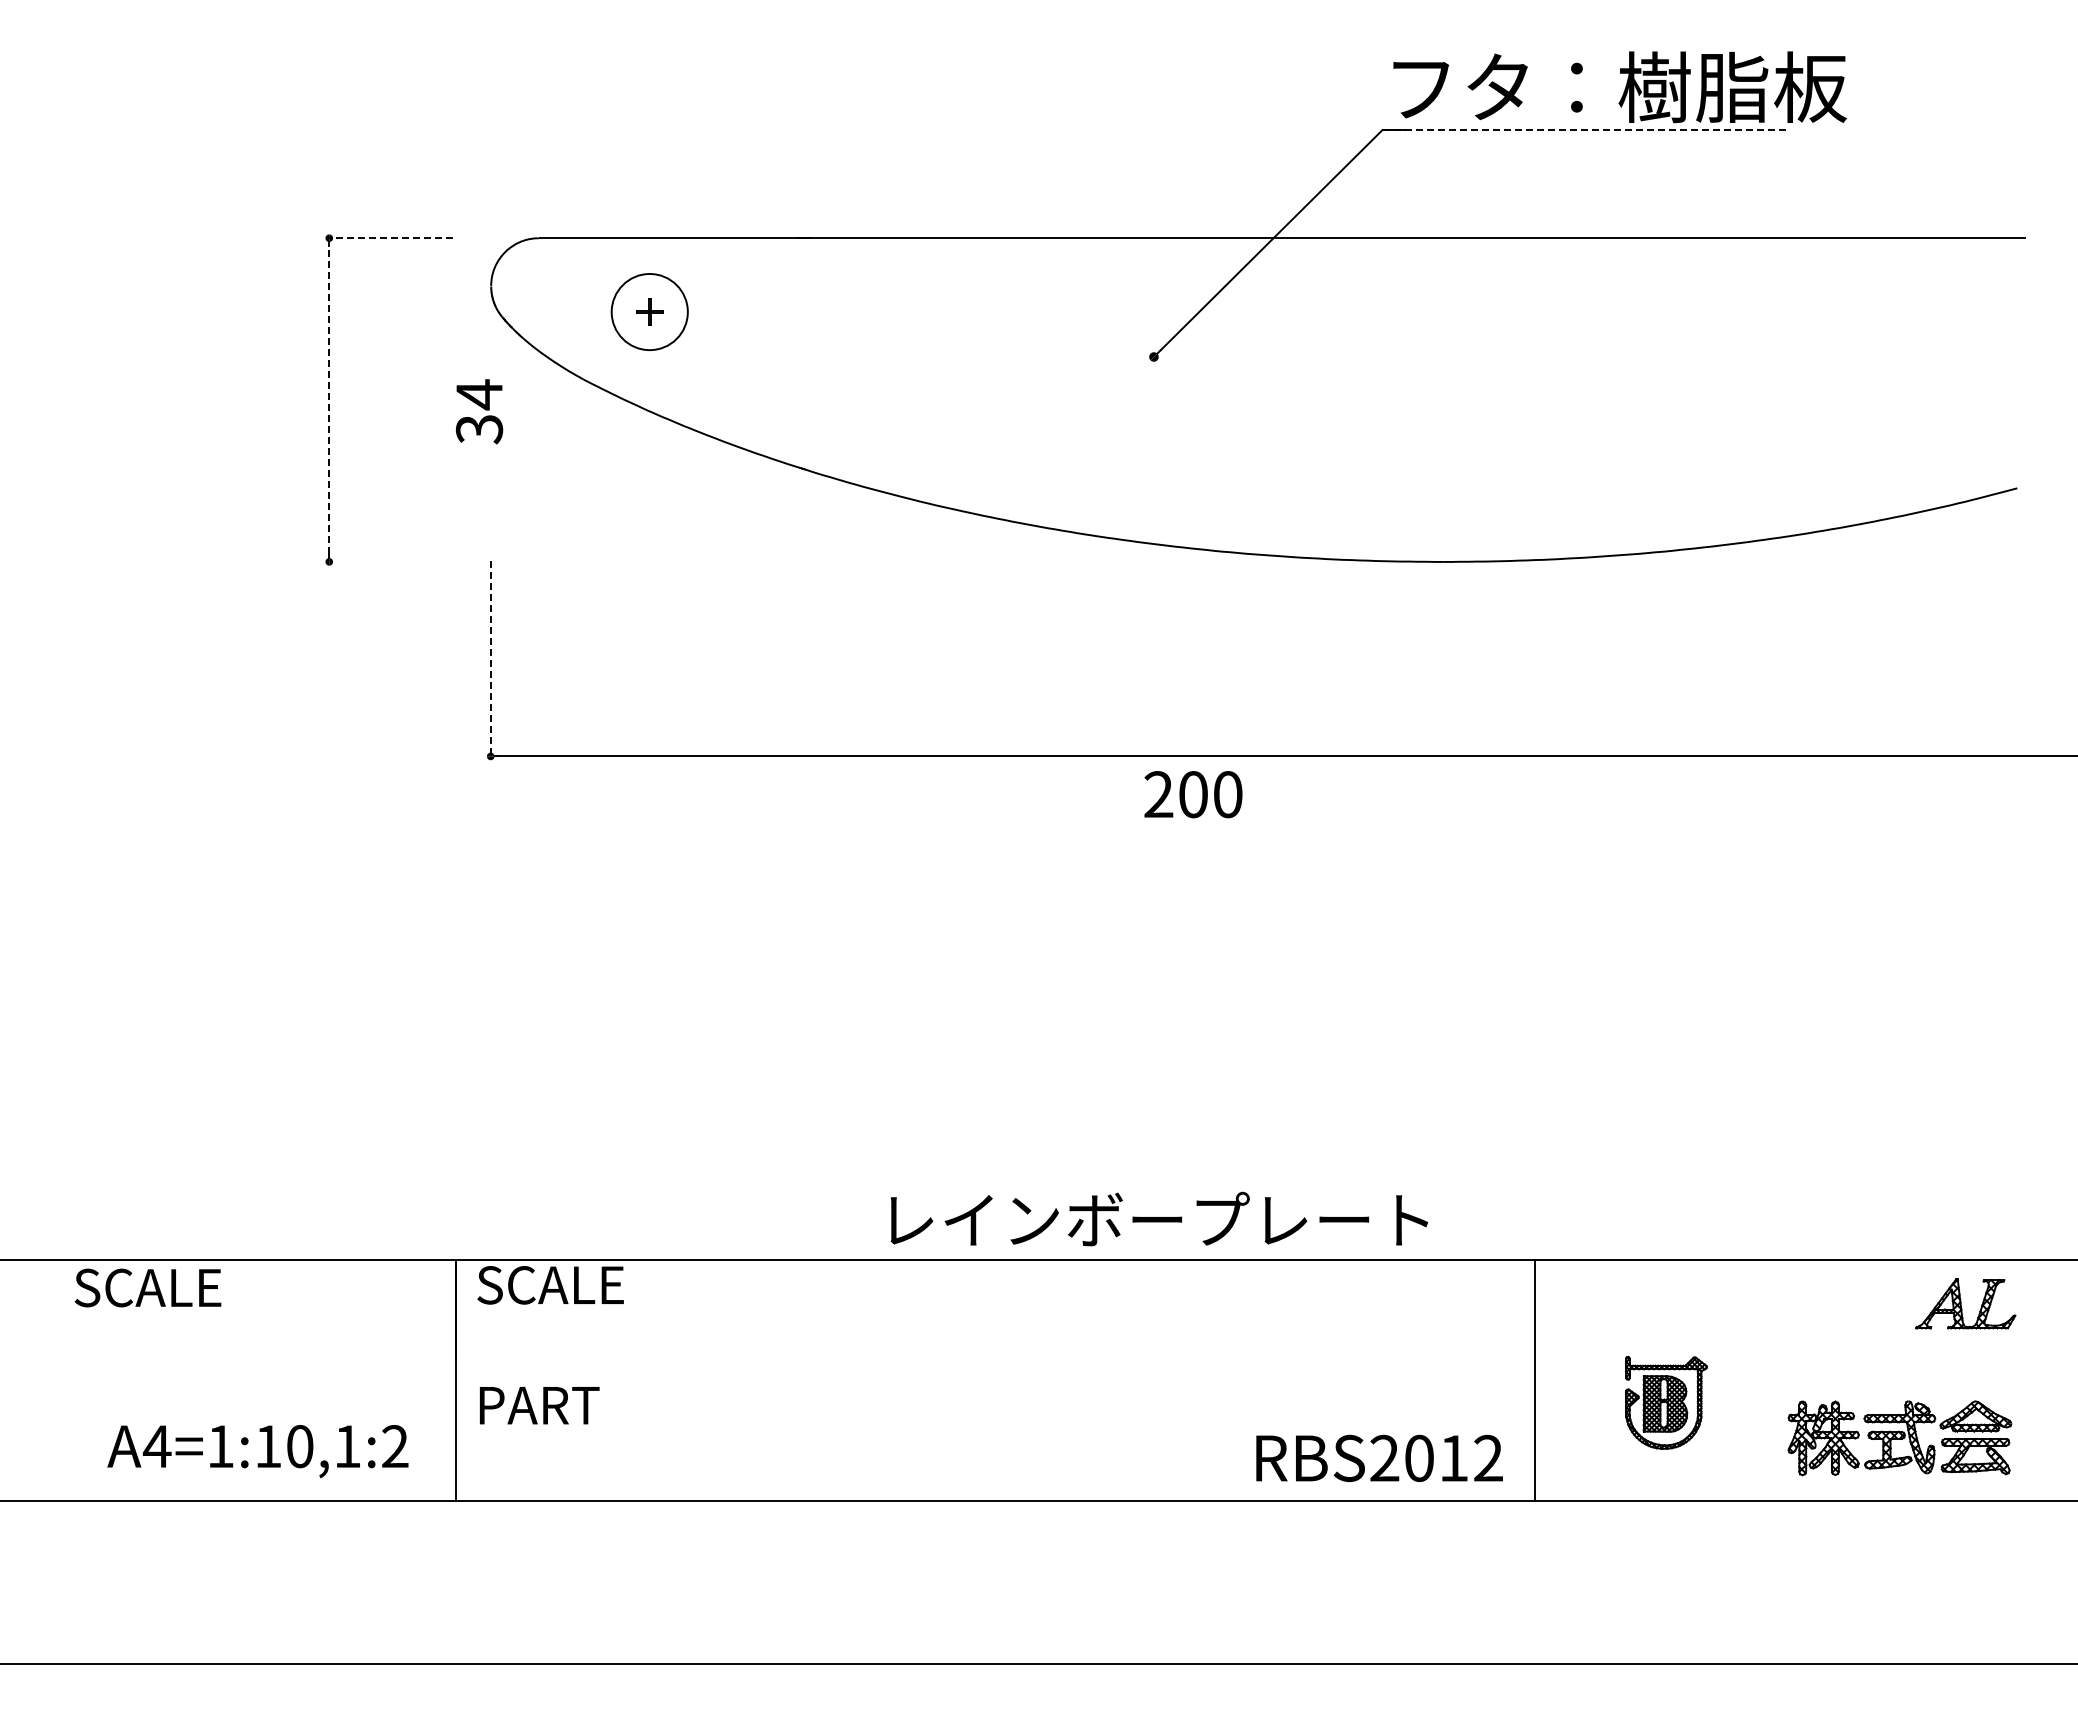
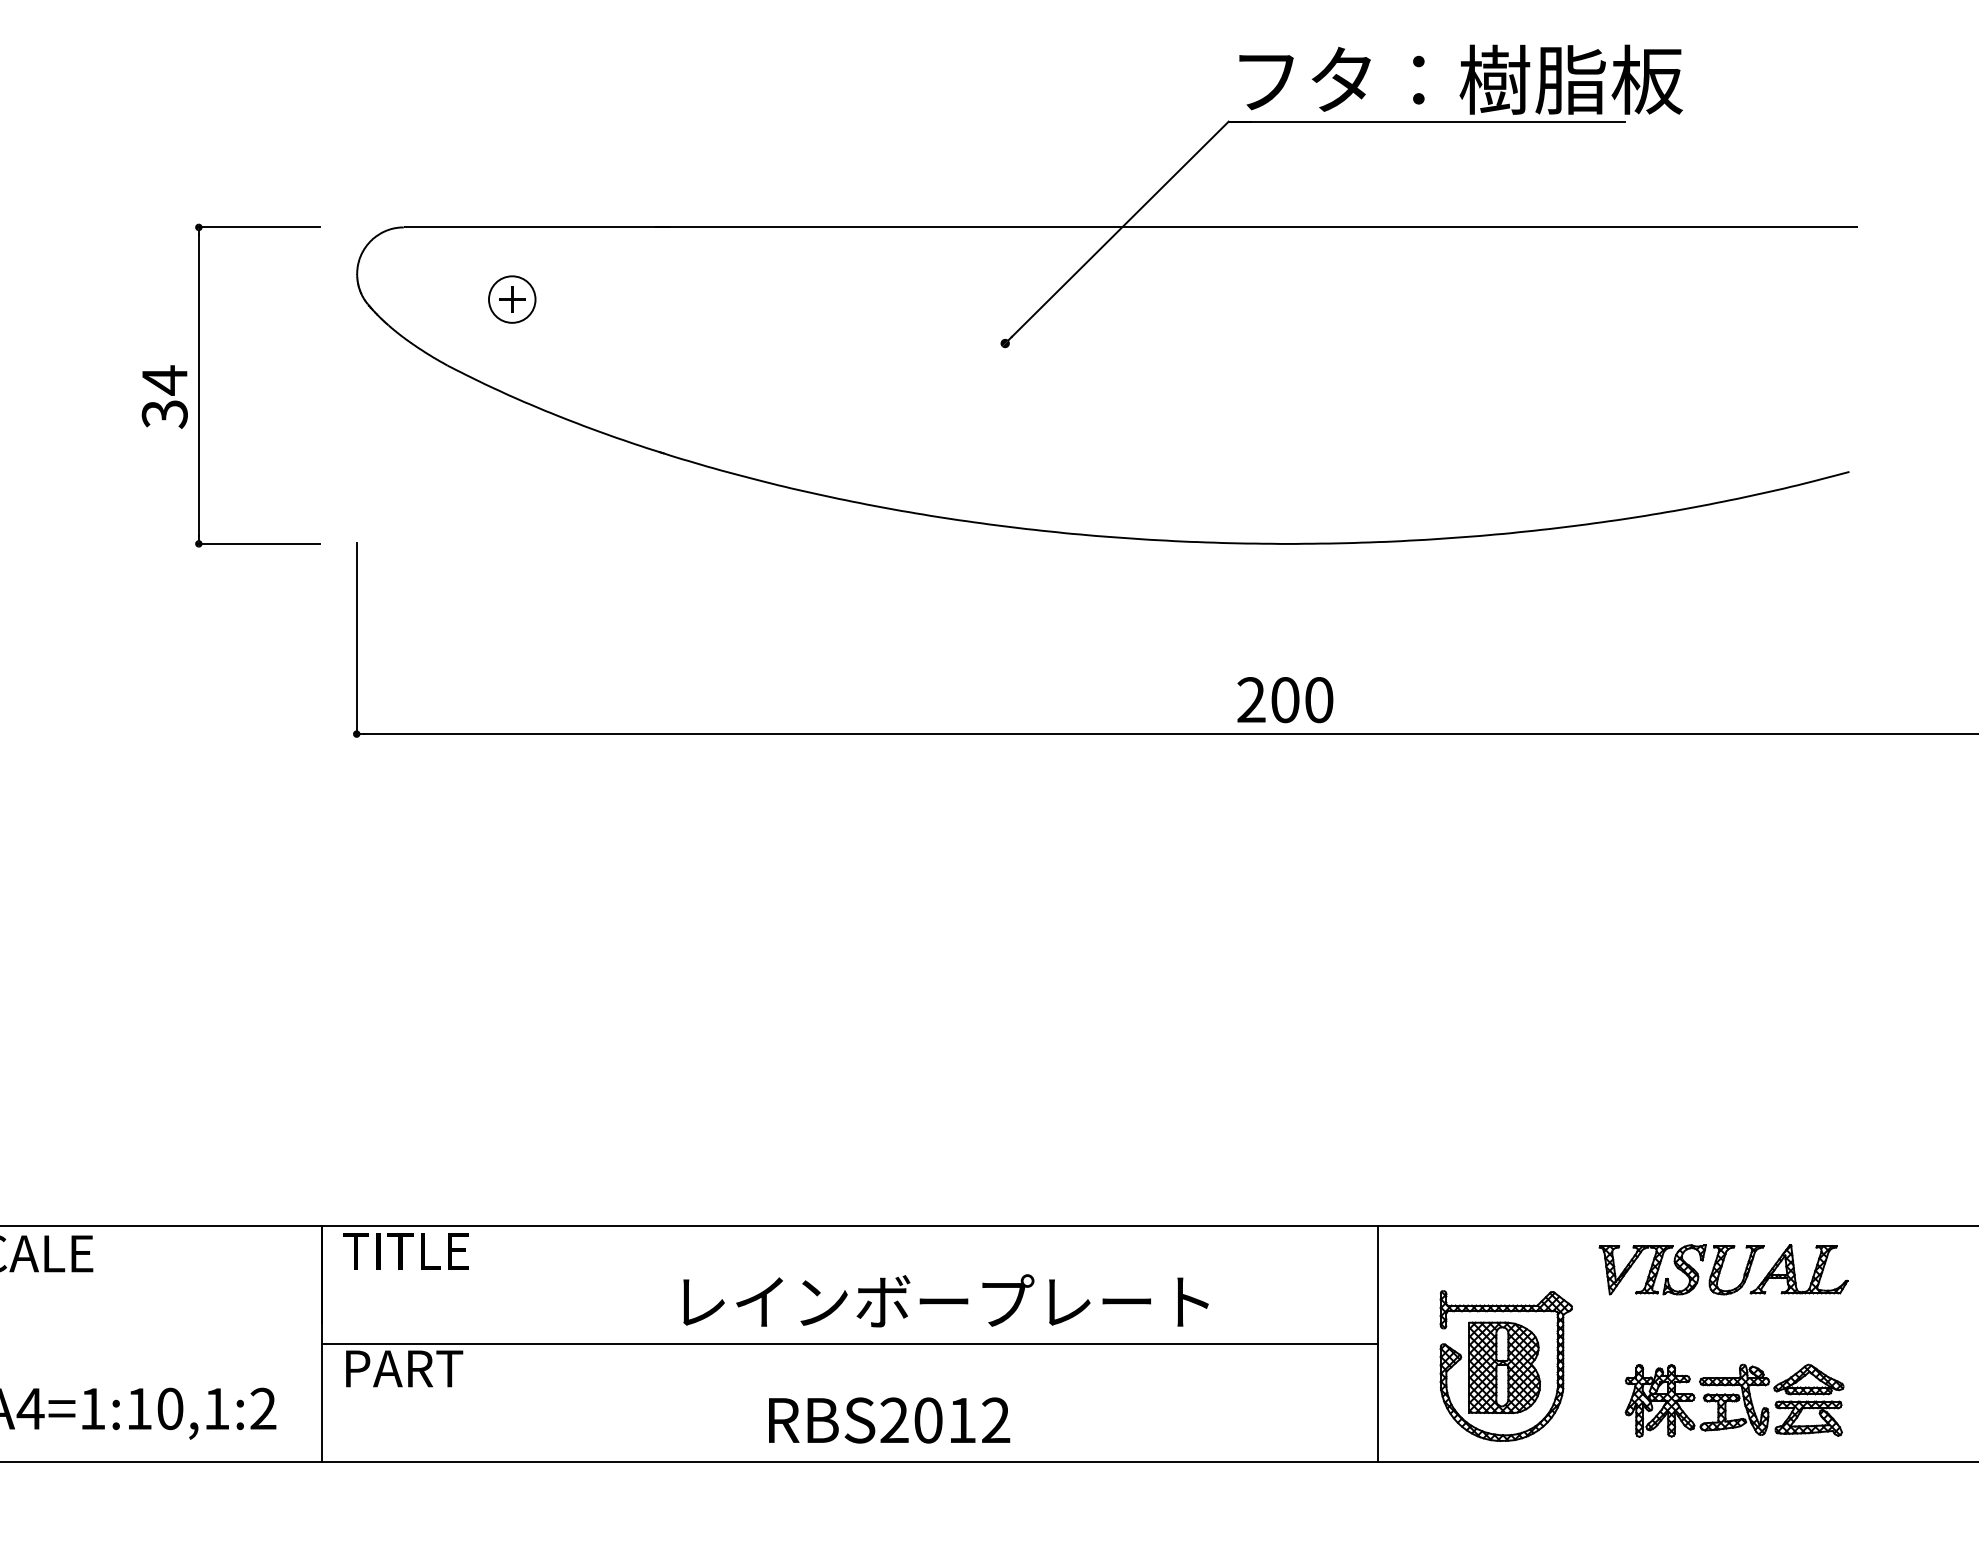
line: (1585, 130) -> (1427, 122), dashed -> solid
line: (391, 238) -> (259, 227), dashed -> solid
circle: (649, 311) -> (511, 299), size x0.62
line: (329, 399) -> (199, 385), dashed -> solid
text: (479, 411) -> (164, 396), moved
line: (391, 561) -> (259, 543), added
line: (490, 658) -> (356, 638), dashed -> solid
text: (1193, 794) -> (1285, 699), moved
text: (1159, 1218) -> (946, 1300), moved
text: (549, 1285) -> (414, 1251), SCALE -> TITLE
part: (1845, 1304) -> (1681, 1269), added
line: (994, 1380) -> (849, 1344), added
part: (1666, 1402) -> (1506, 1365), size x1.67
text: (1379, 1457) -> (889, 1419), moved

